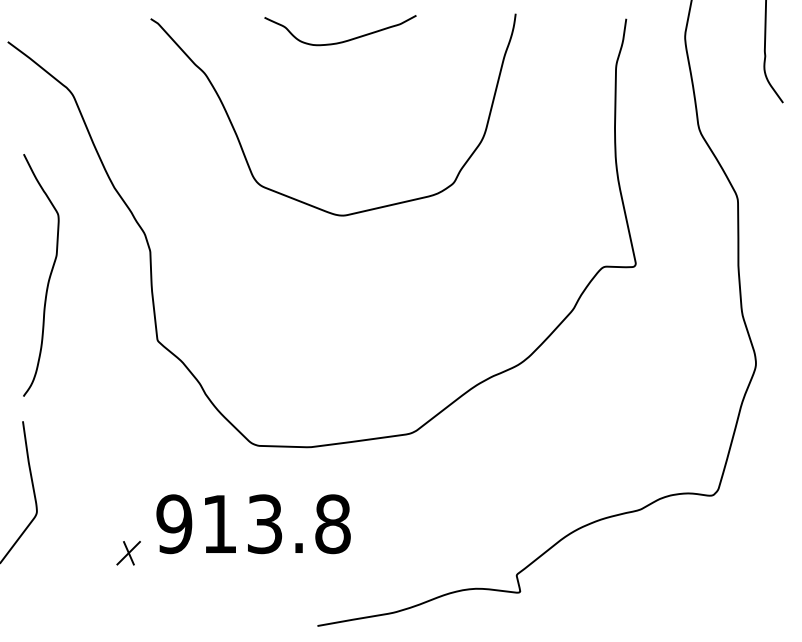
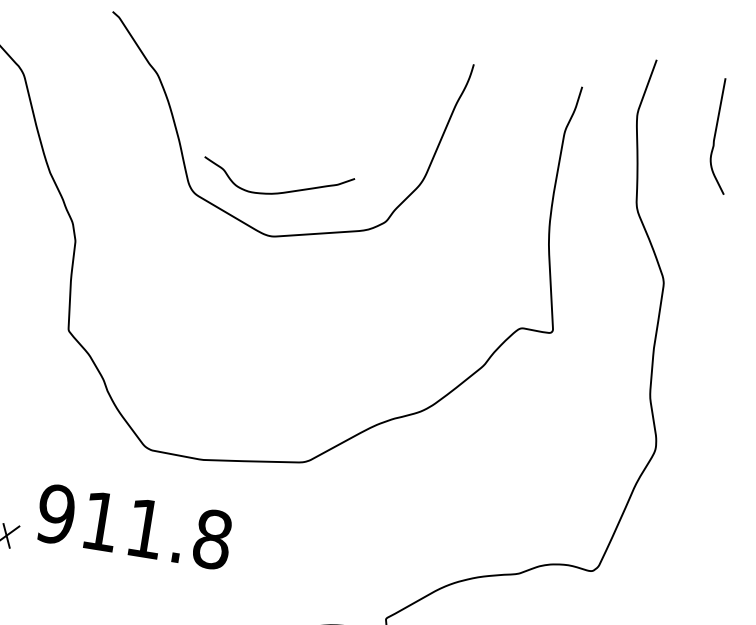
curve: (344, 40) -> (280, 192), moved
text: (265, 524) -> (146, 529), 913.8 -> 911.8

